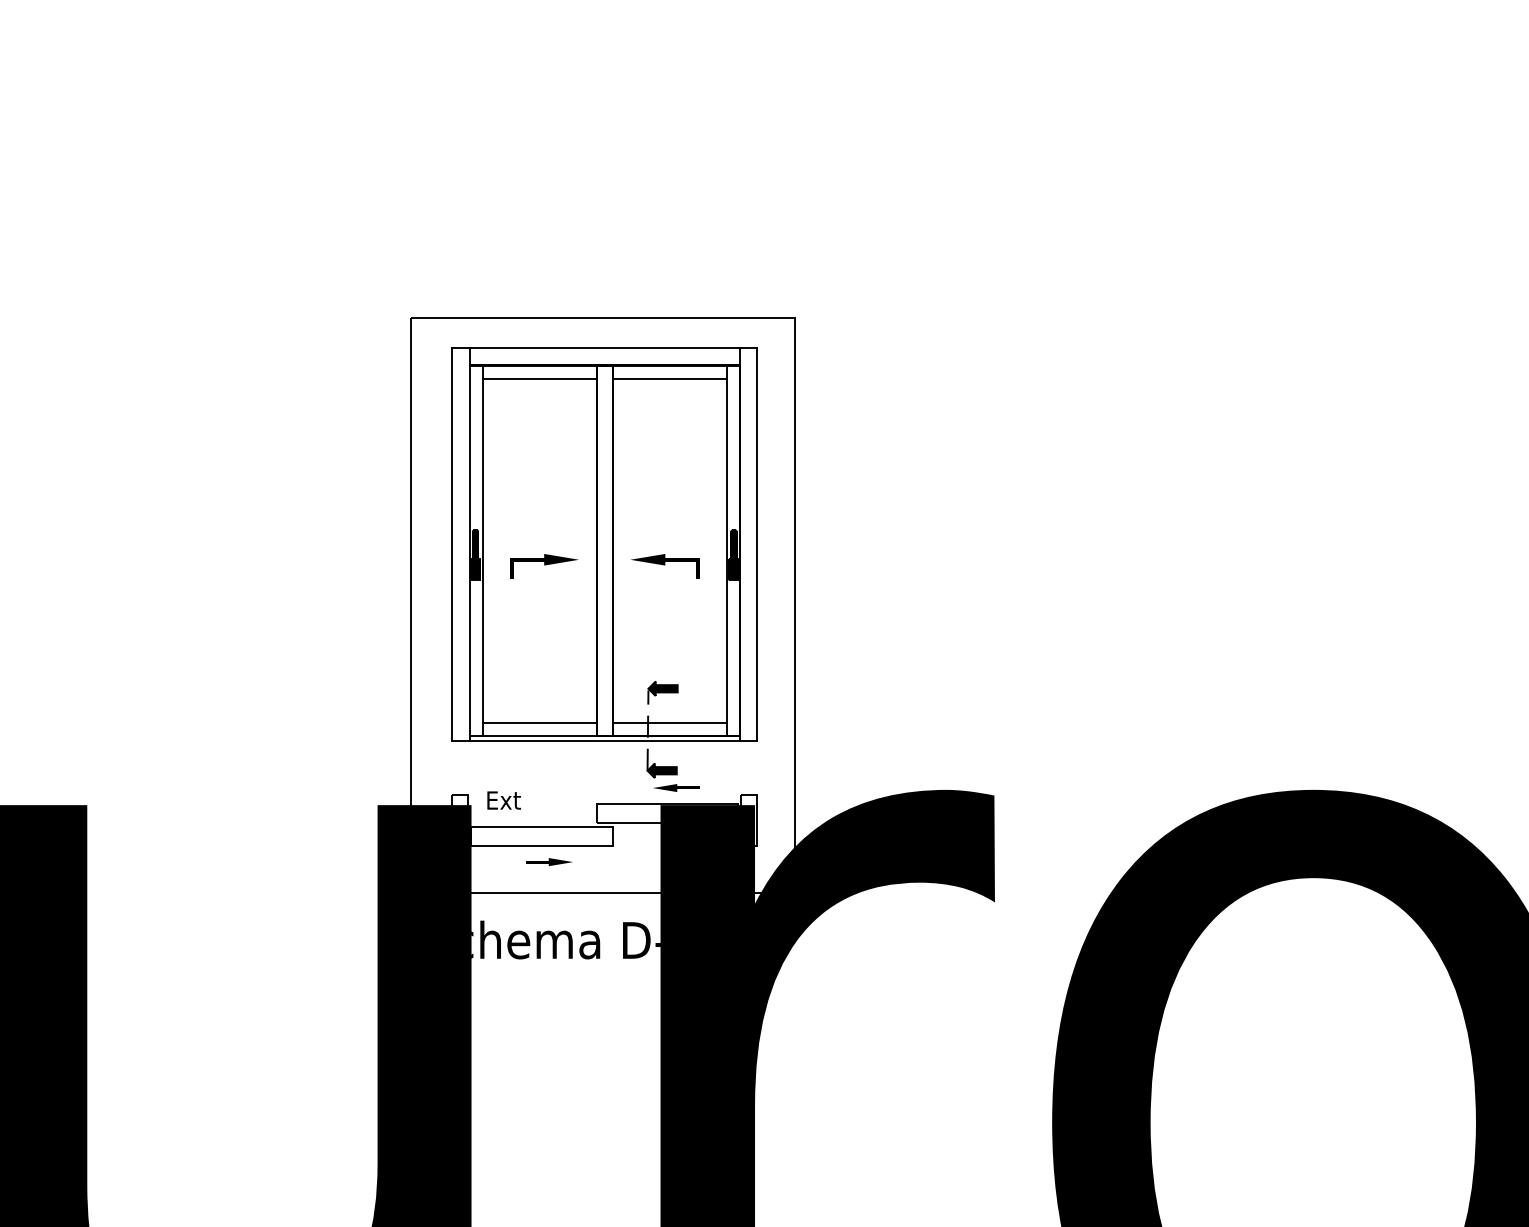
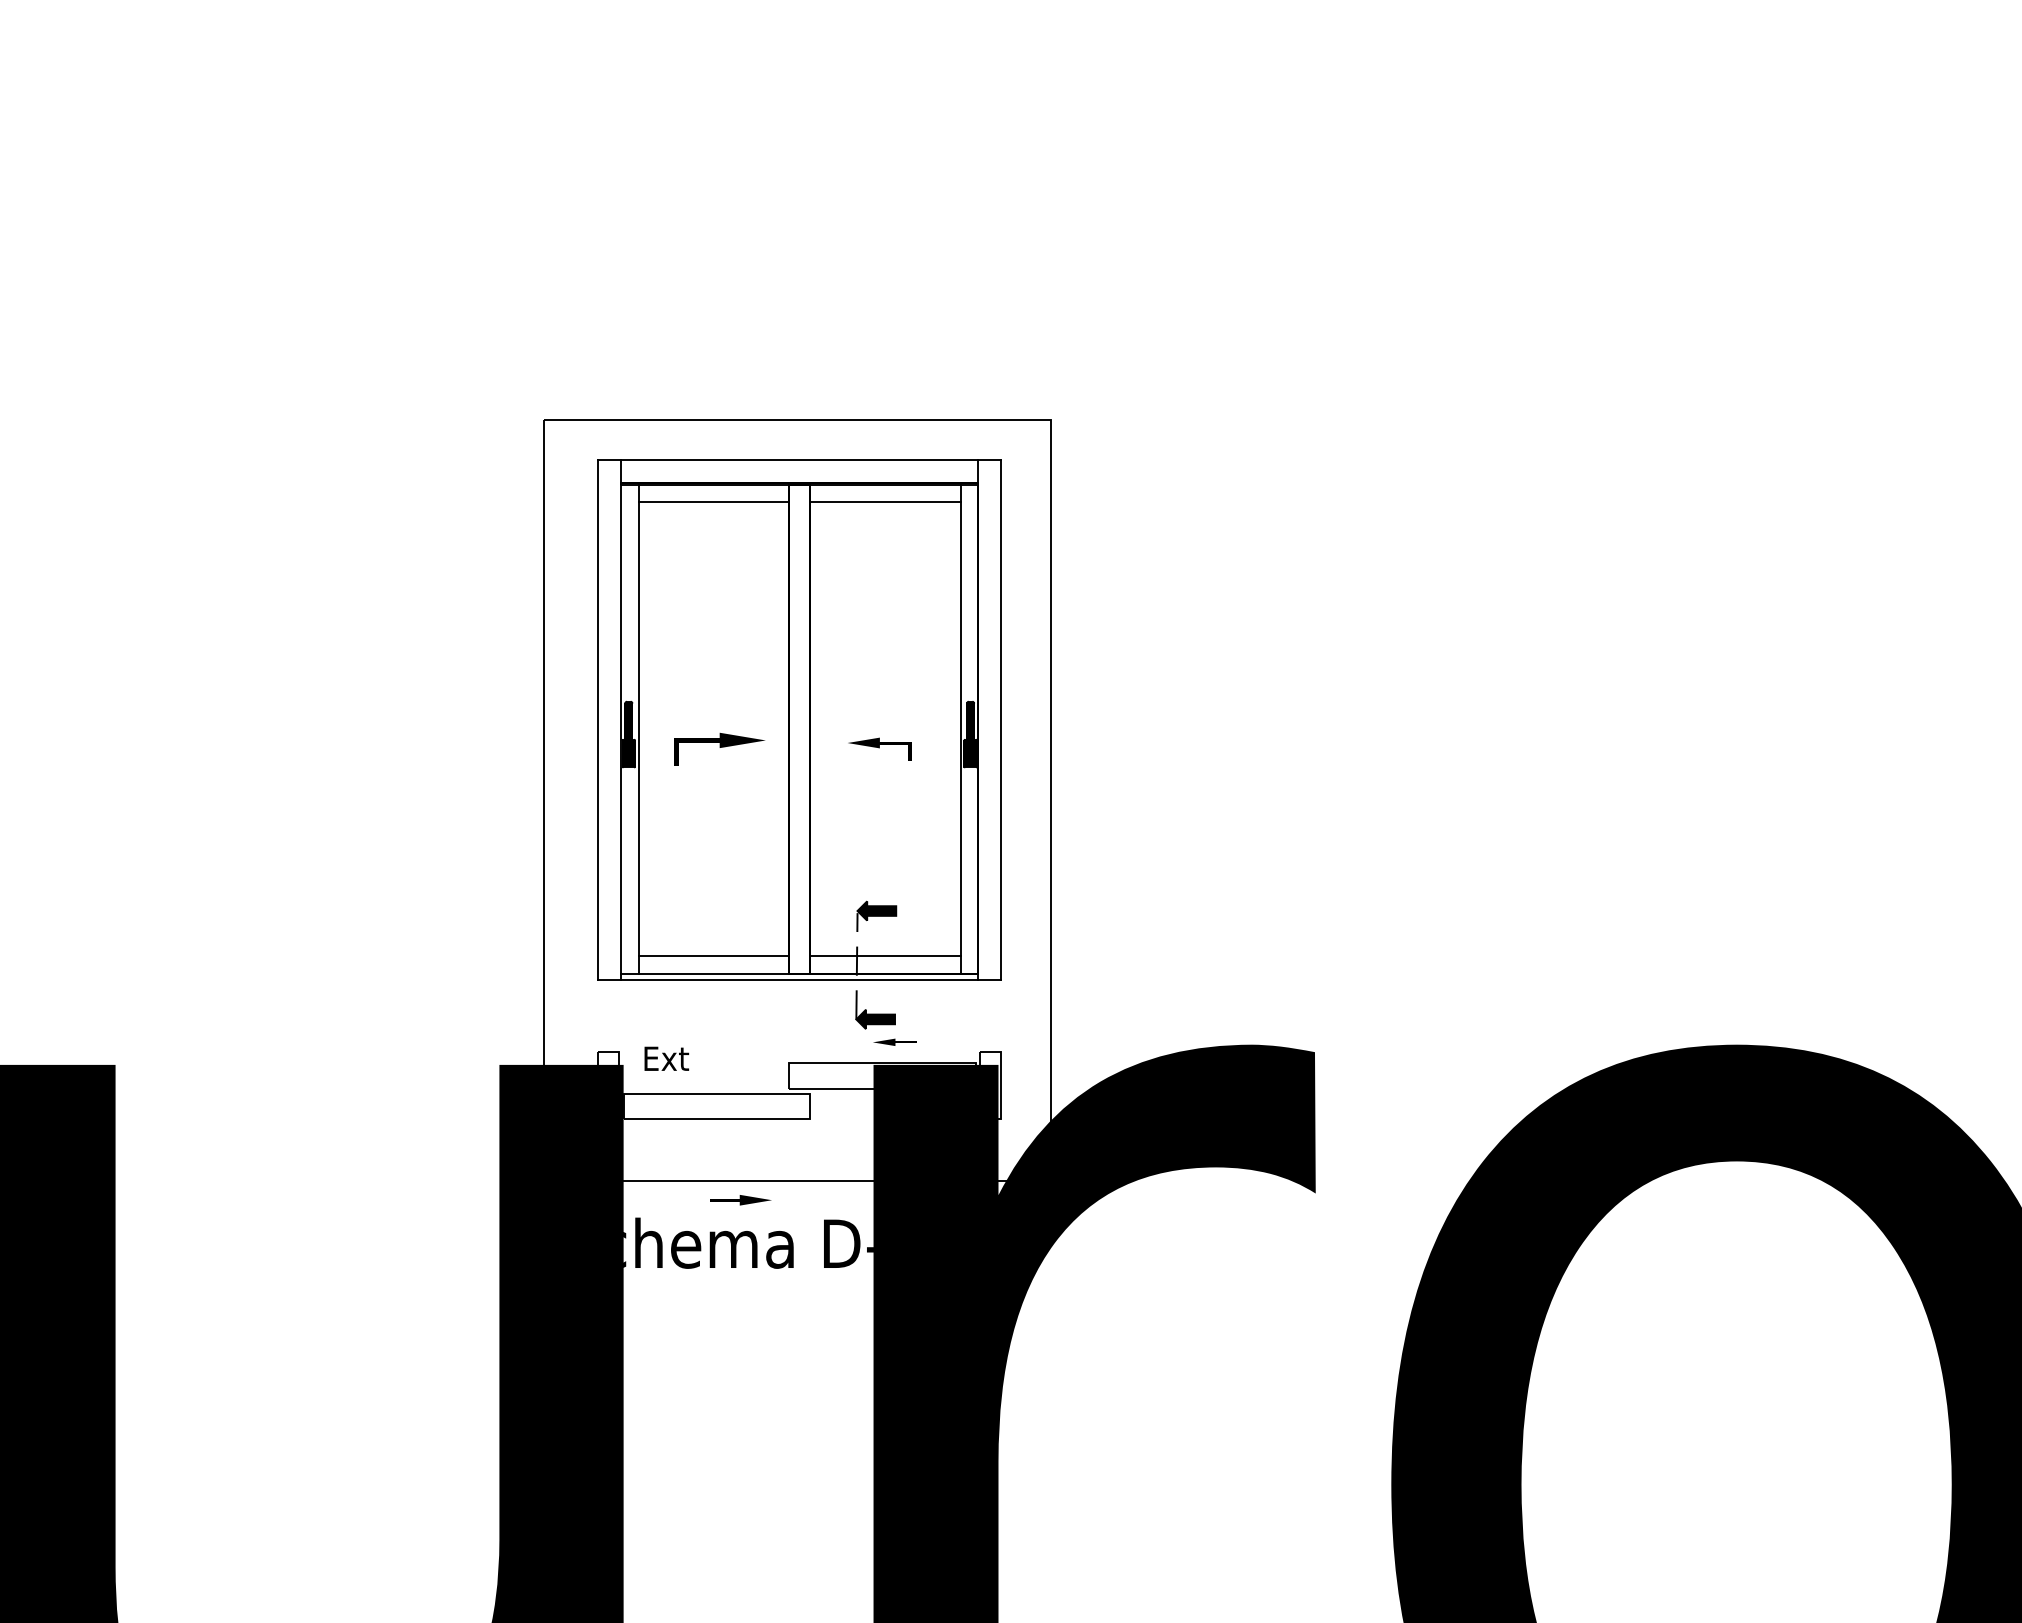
part: (665, 565) -> (879, 748), size x0.7
part: (676, 788) -> (894, 1042), size x0.7
part: (549, 862) -> (740, 1200), moved

